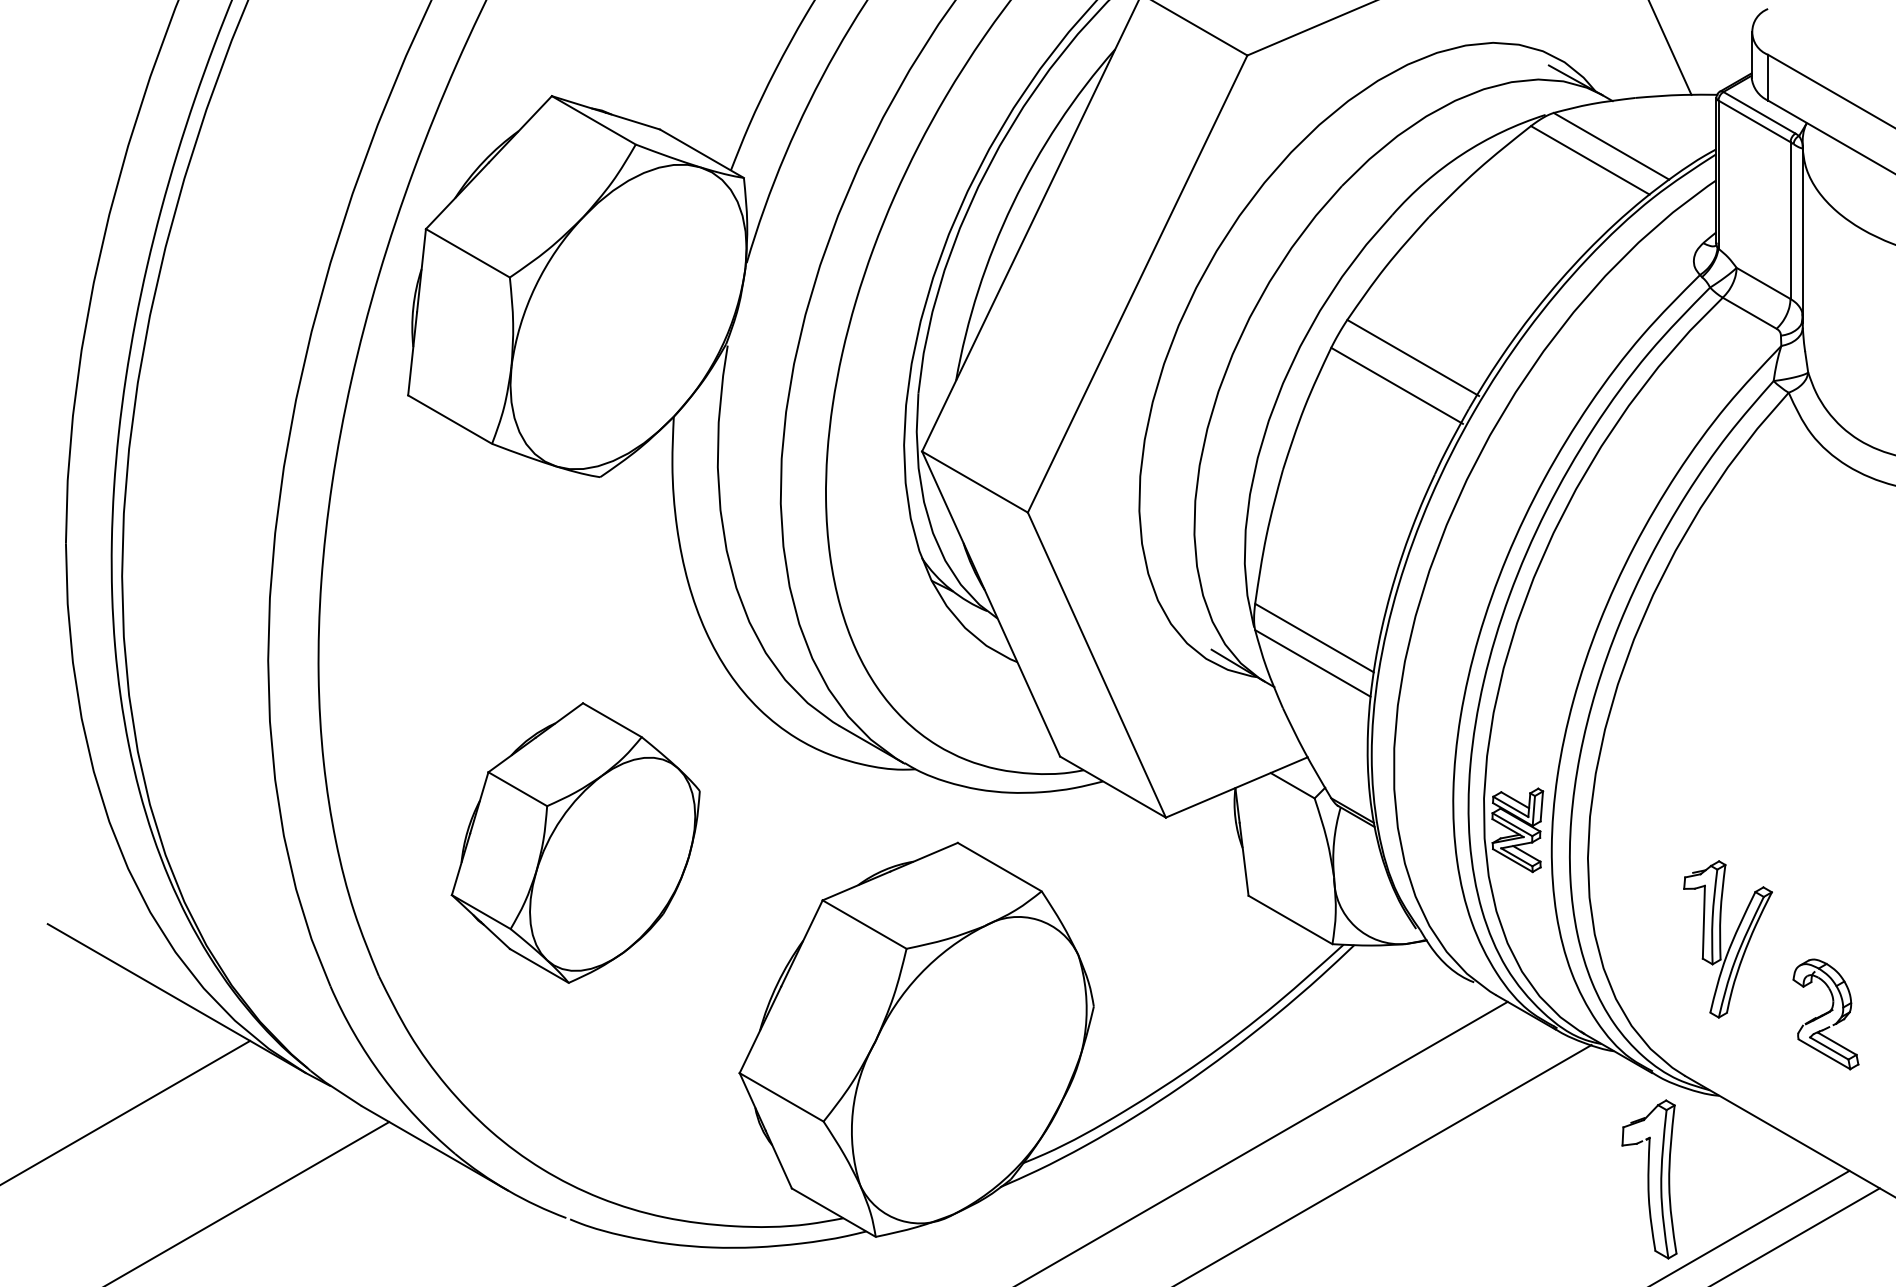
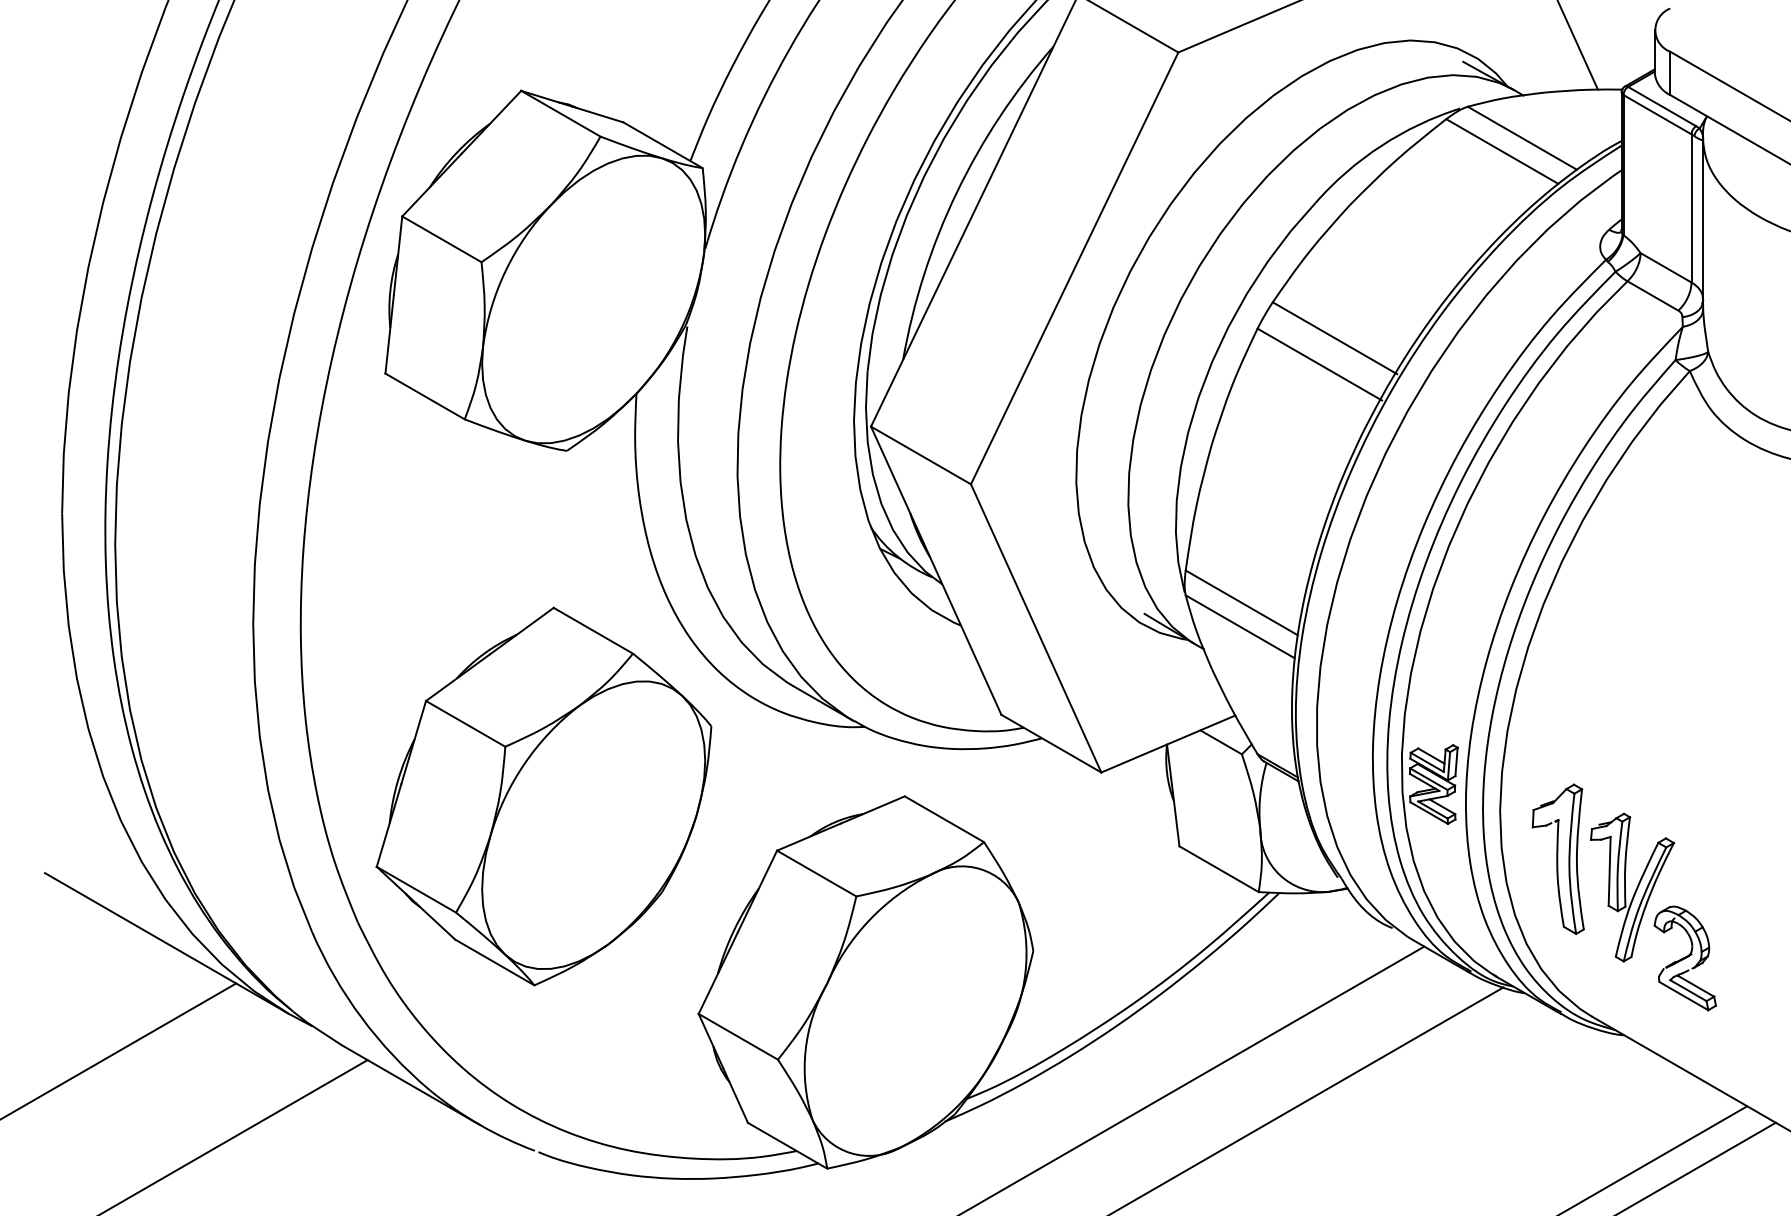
part: (575, 842) -> (543, 796), size x1.43
part: (1825, 1014) -> (1684, 958), moved
part: (1649, 1179) -> (1558, 859), moved

